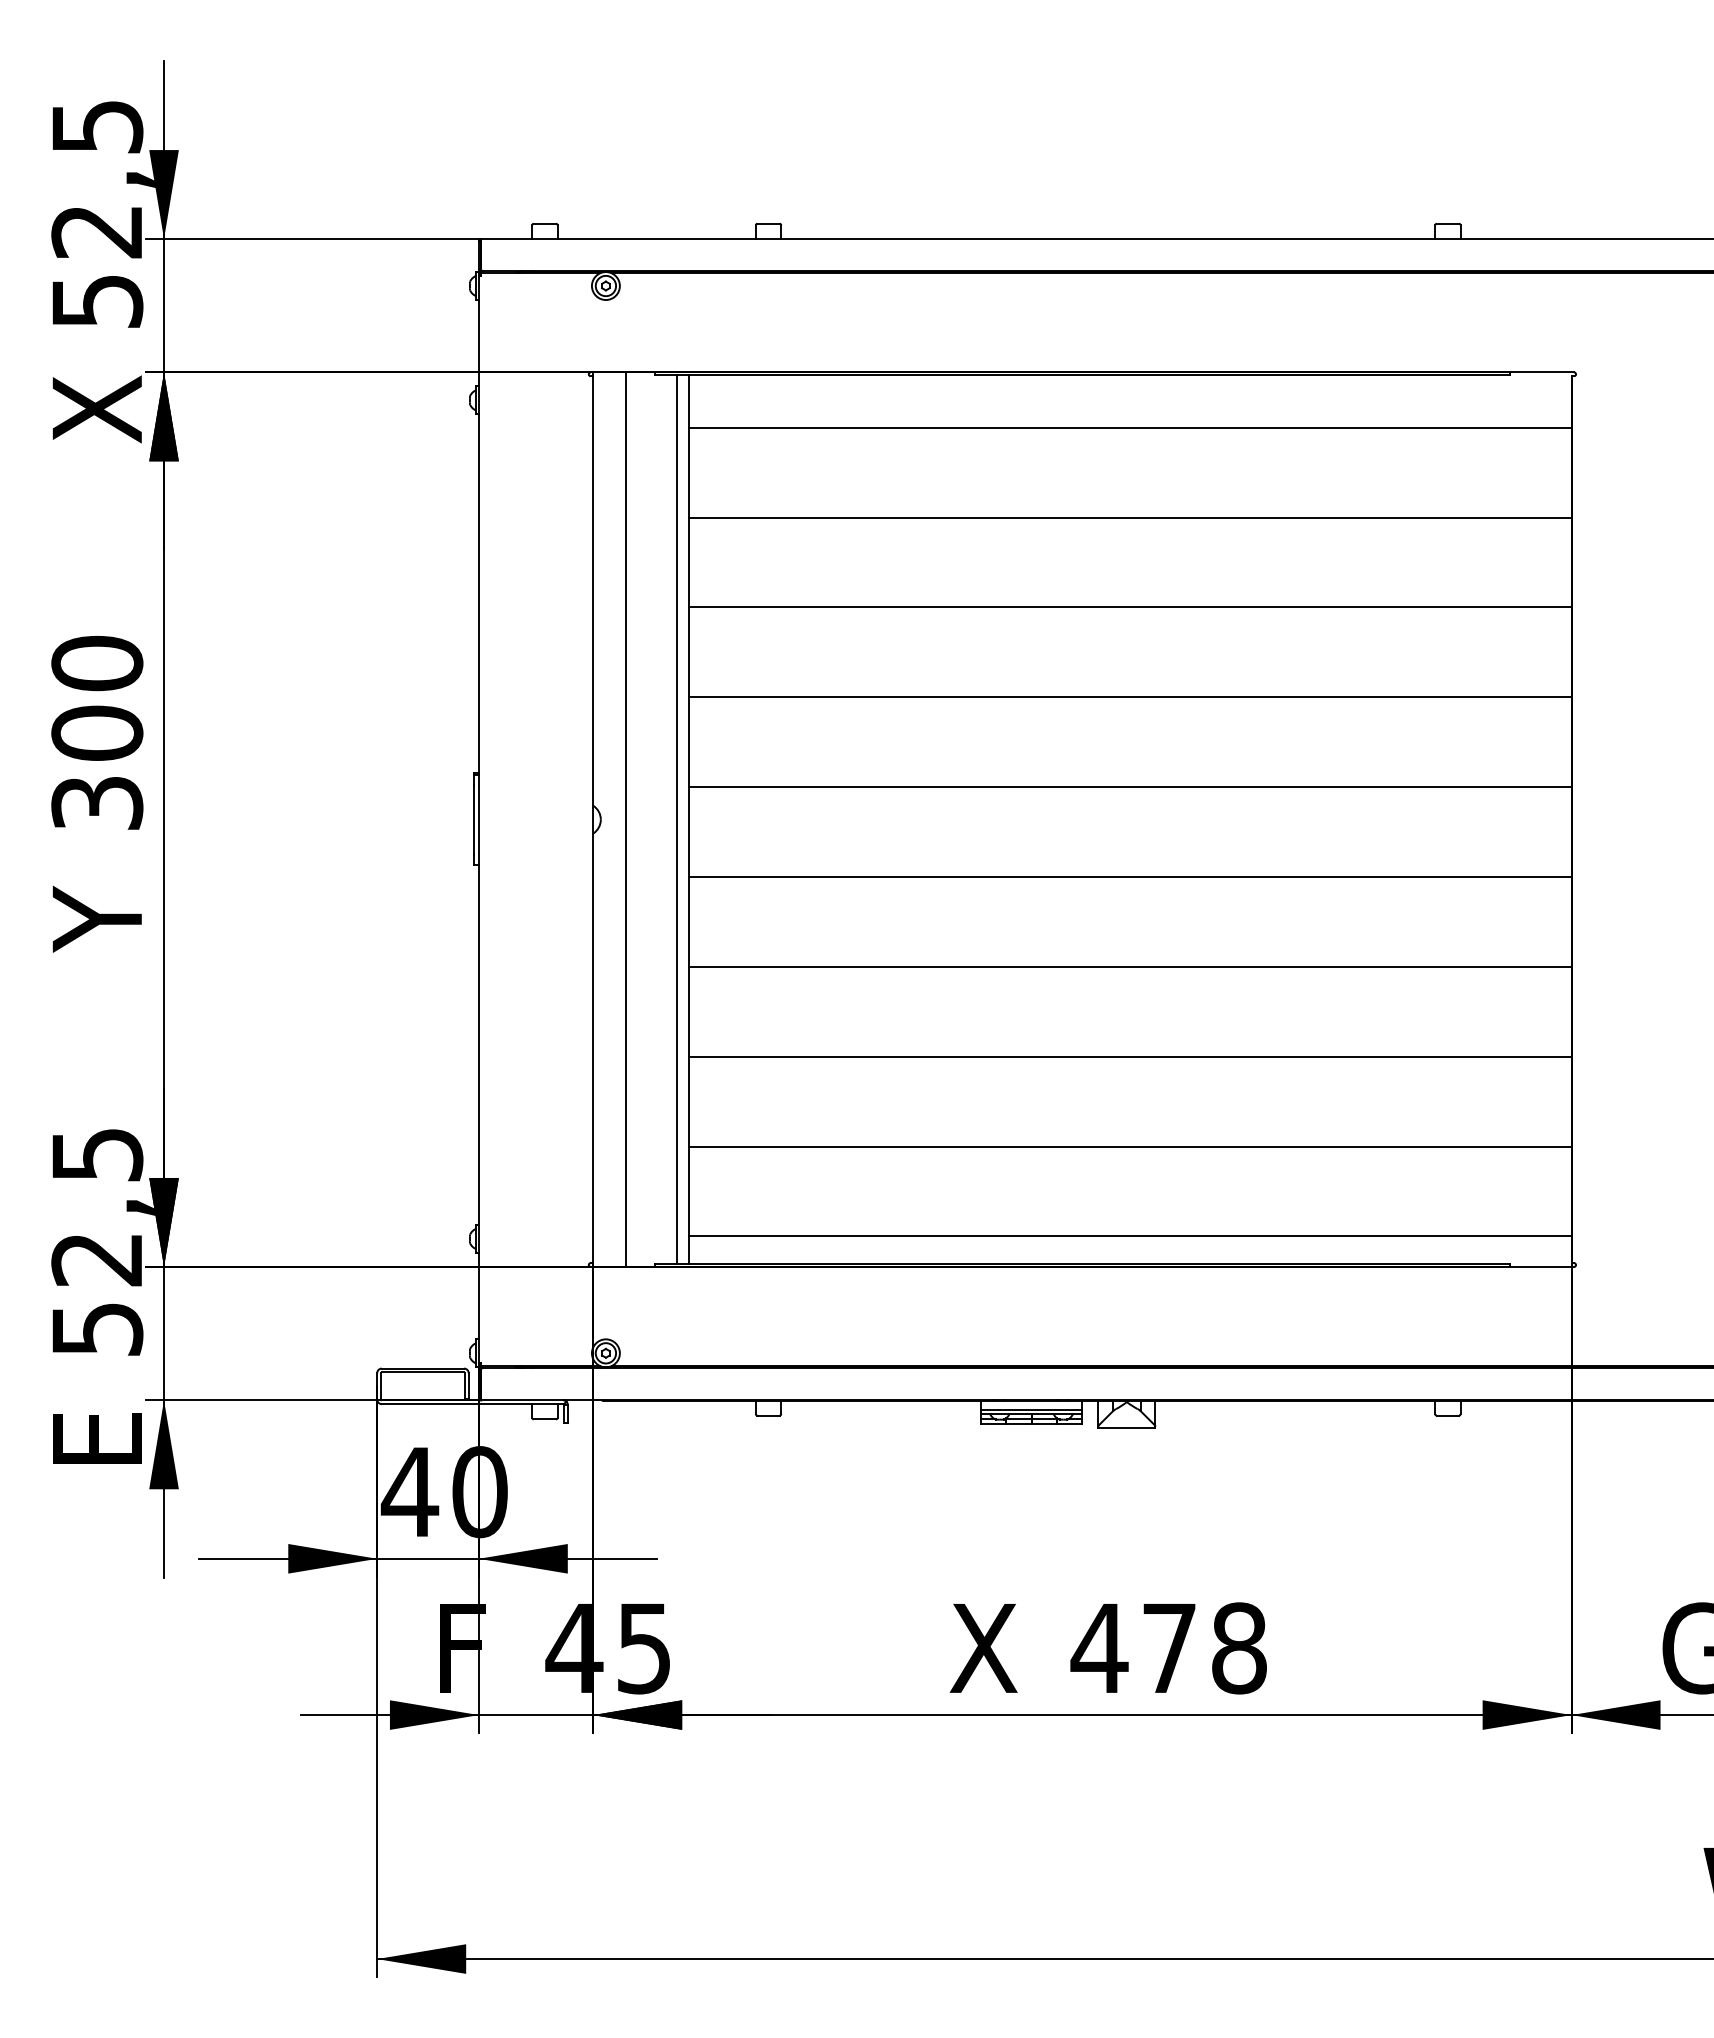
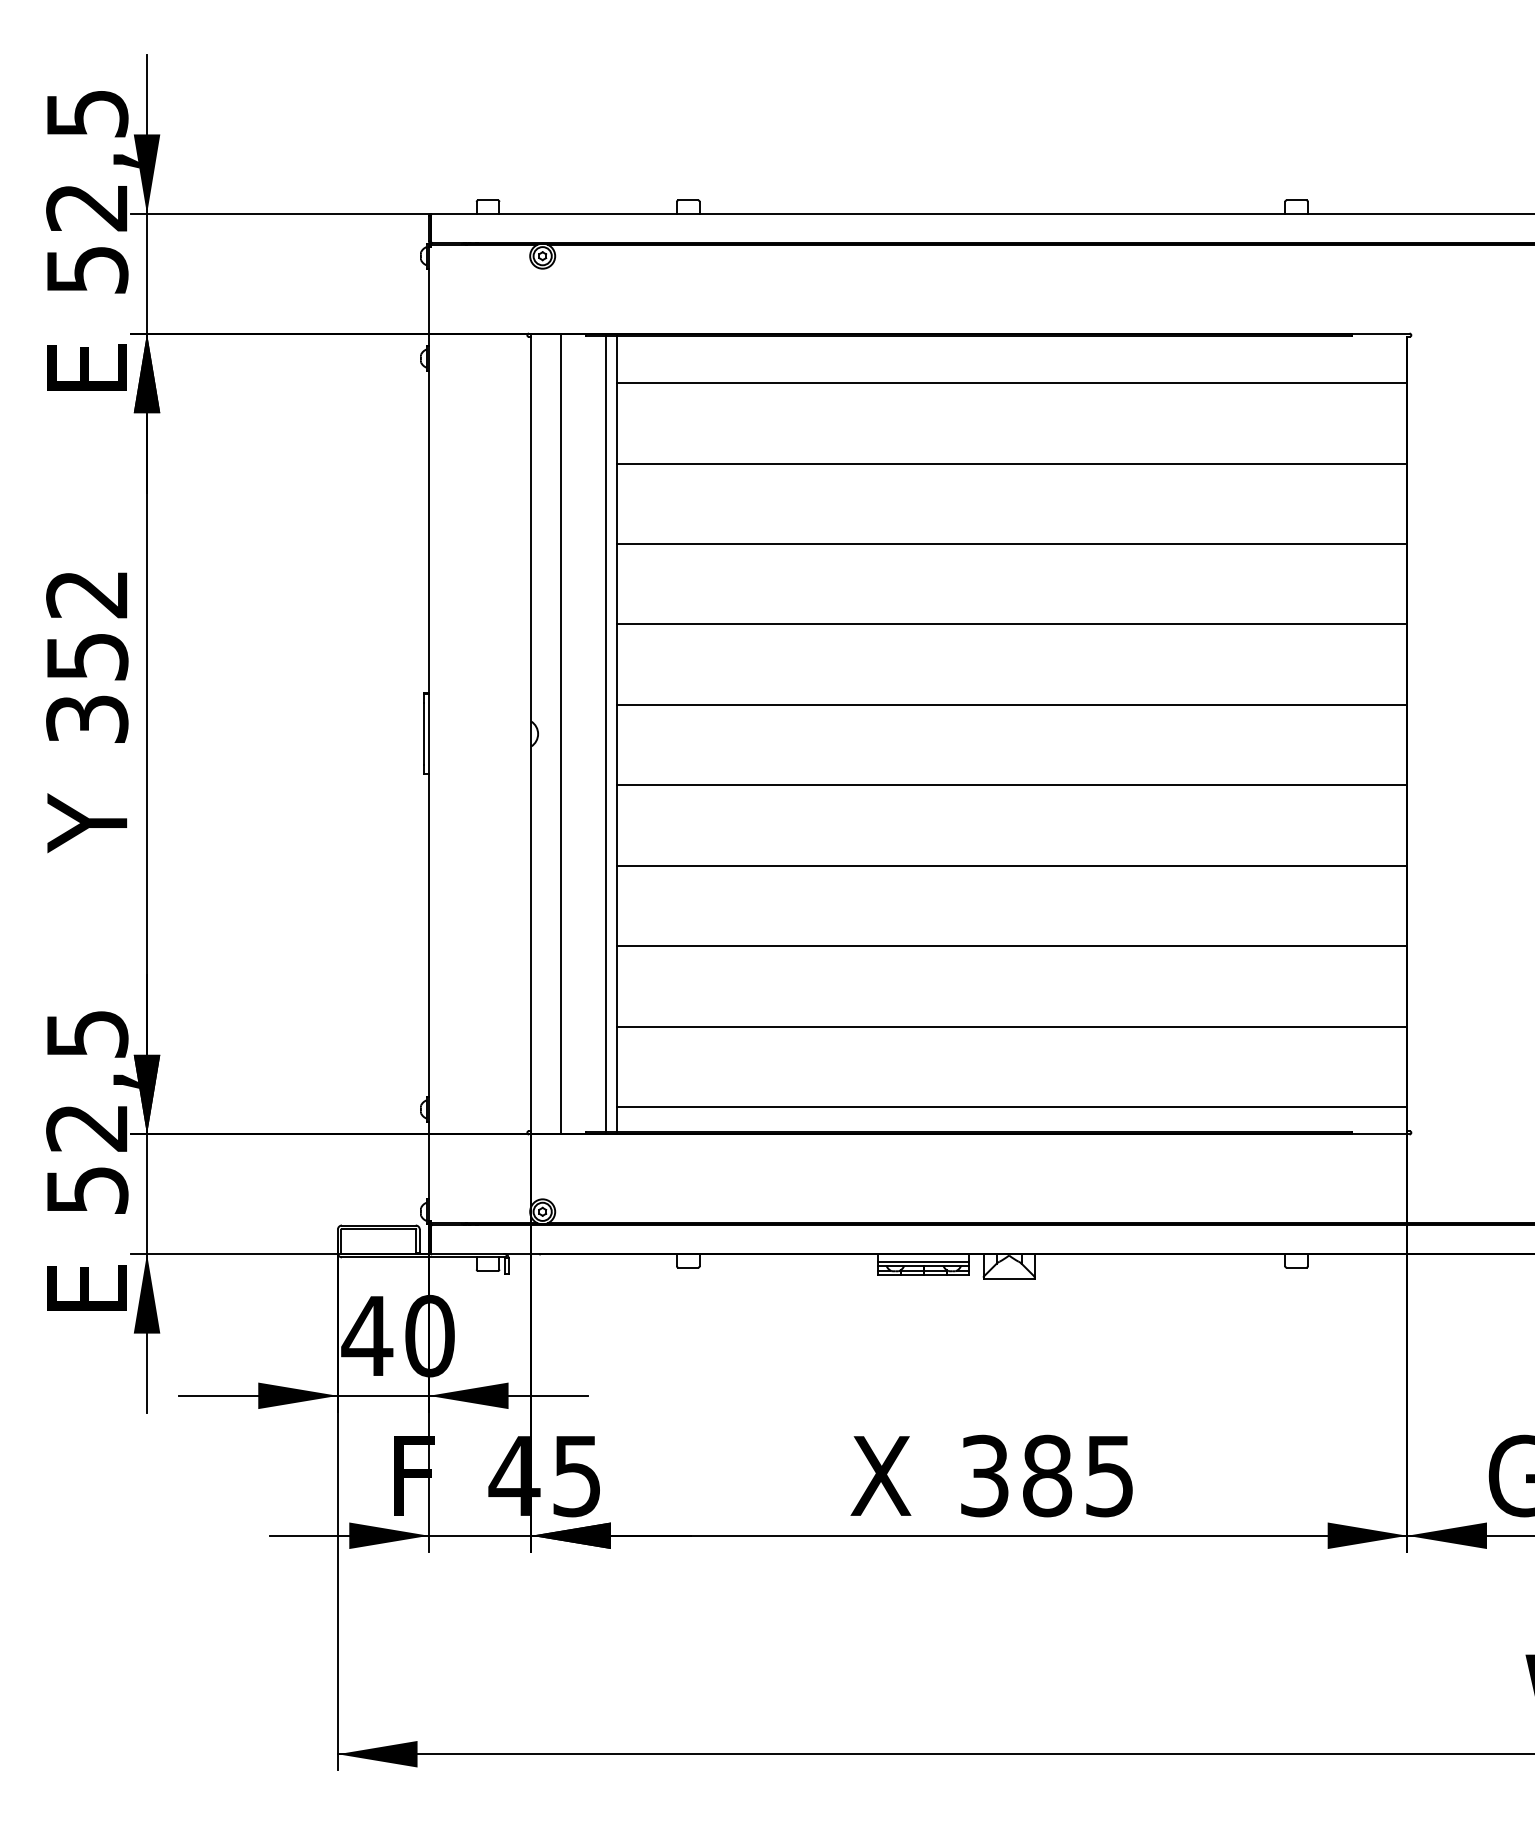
text: (96, 409) -> (86, 366), X -> E
text: (97, 697) -> (87, 624), 300 -> 352
text: (1168, 1648) -> (1046, 1476), 478 -> 385

